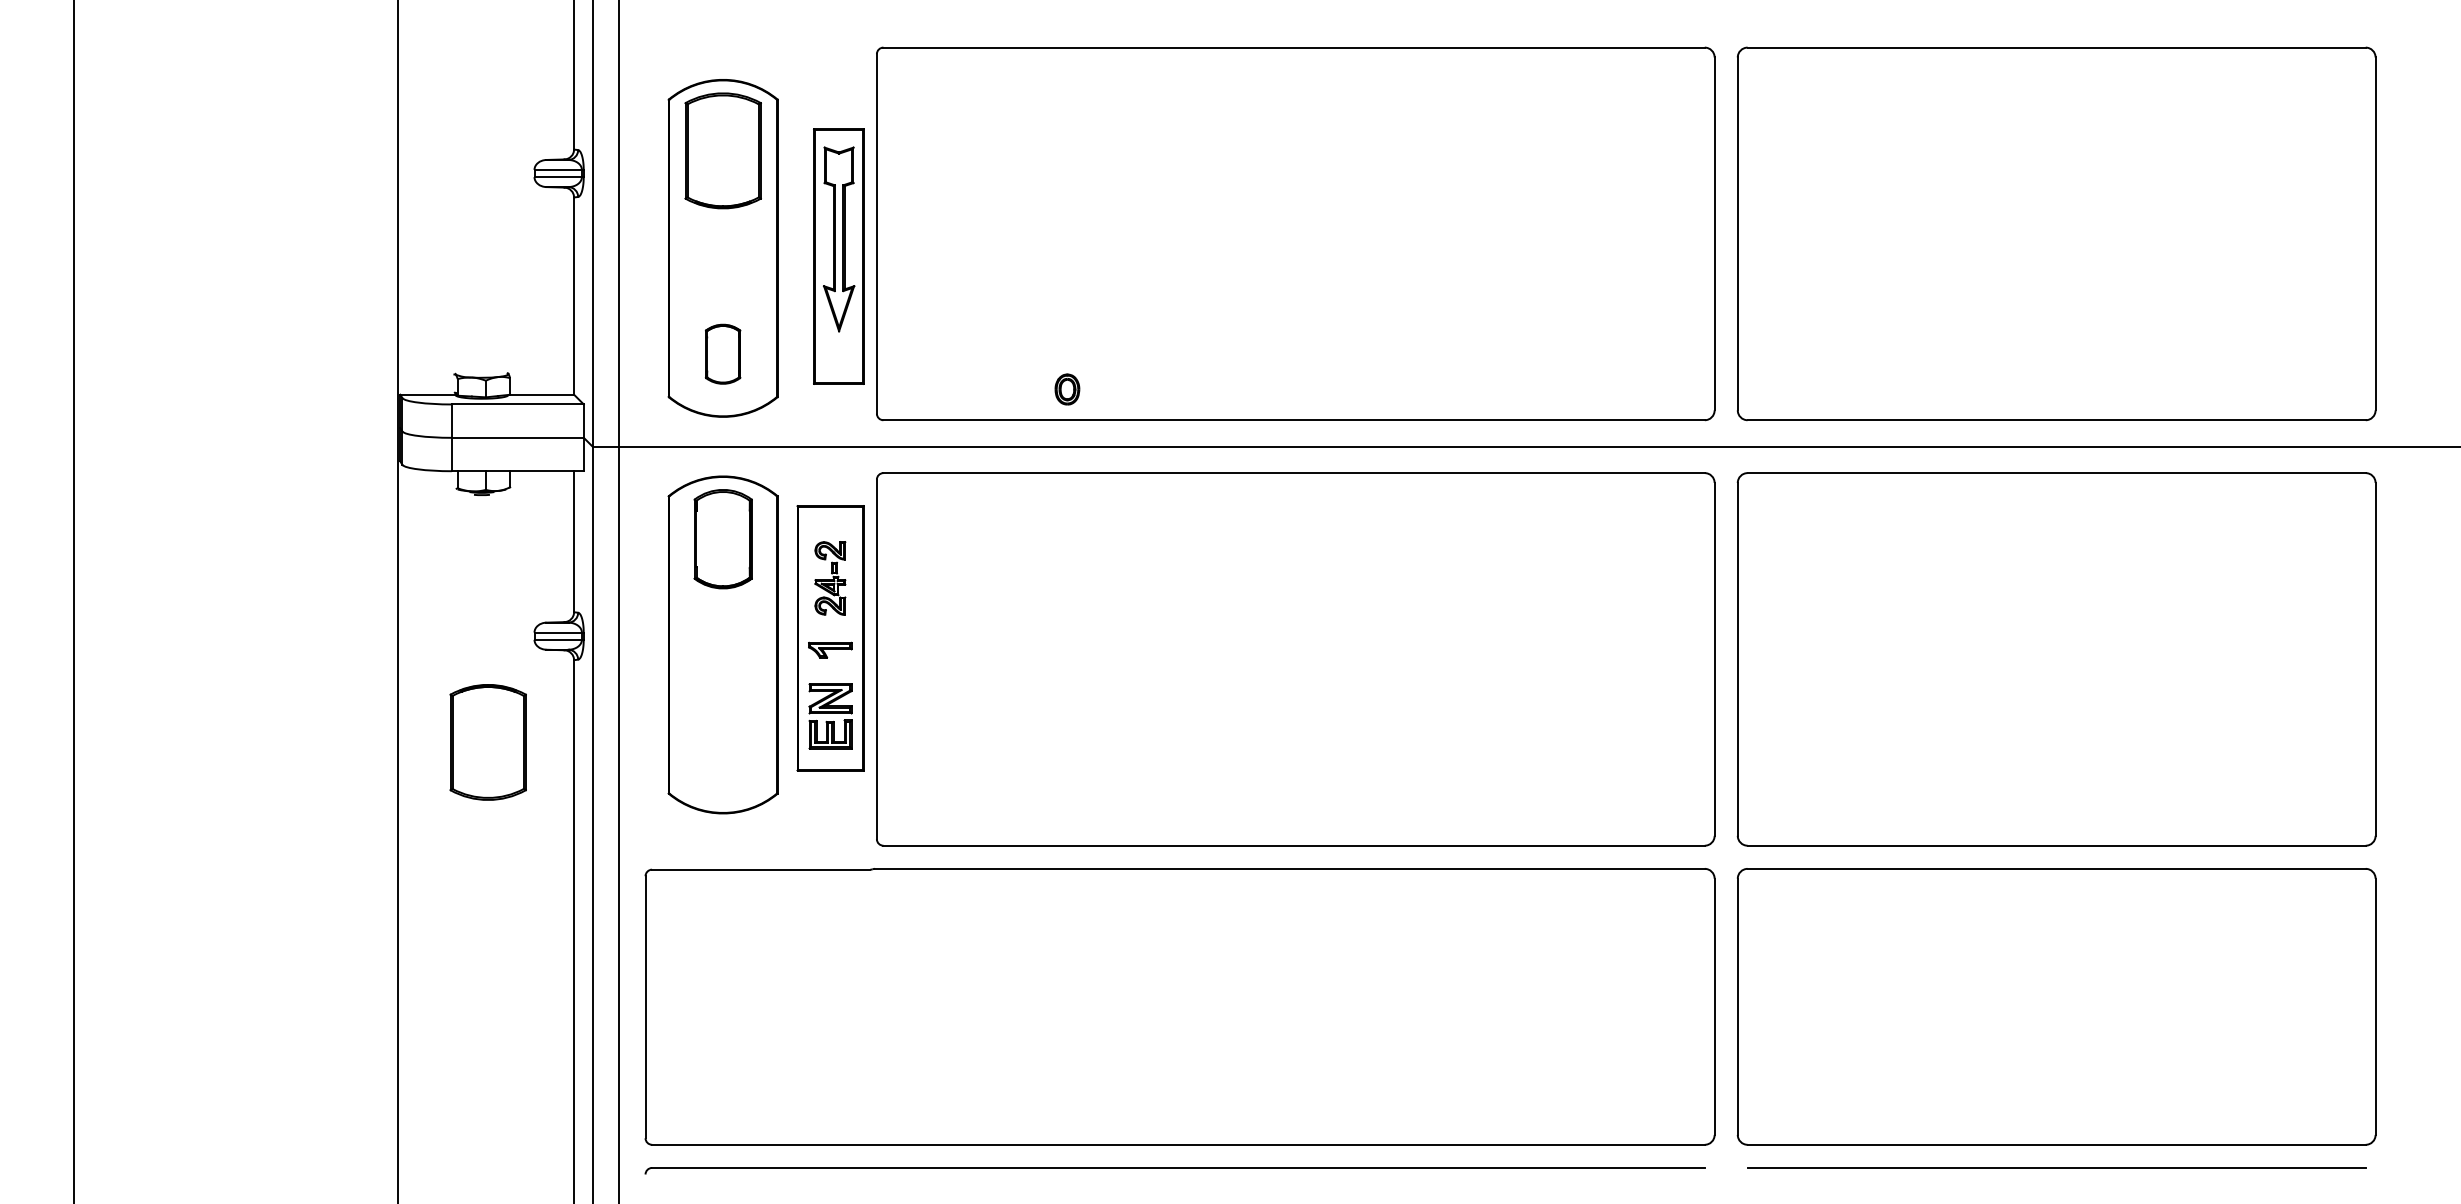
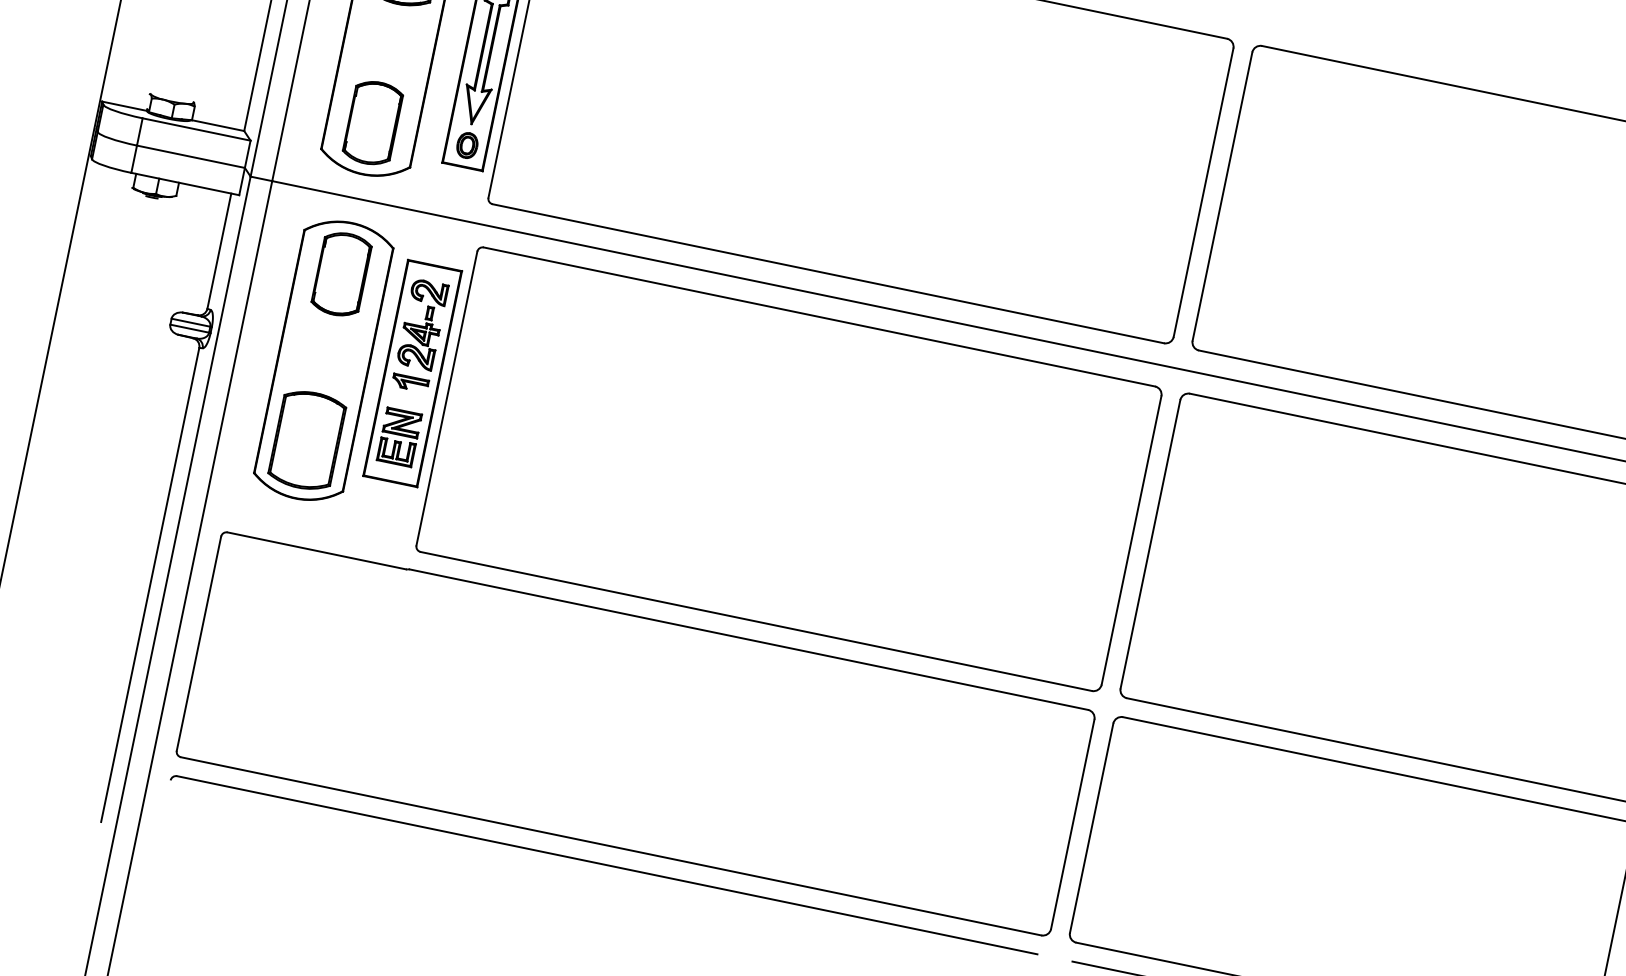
part: (722, 354) -> (372, 123), size x1.67
part: (1067, 389) -> (467, 145), moved
part: (830, 578) -> (422, 324), size x1.43
part: (487, 742) -> (306, 440), moved

